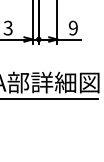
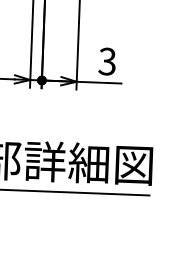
text: (72, 28) -> (105, 62), 9 -> 3

